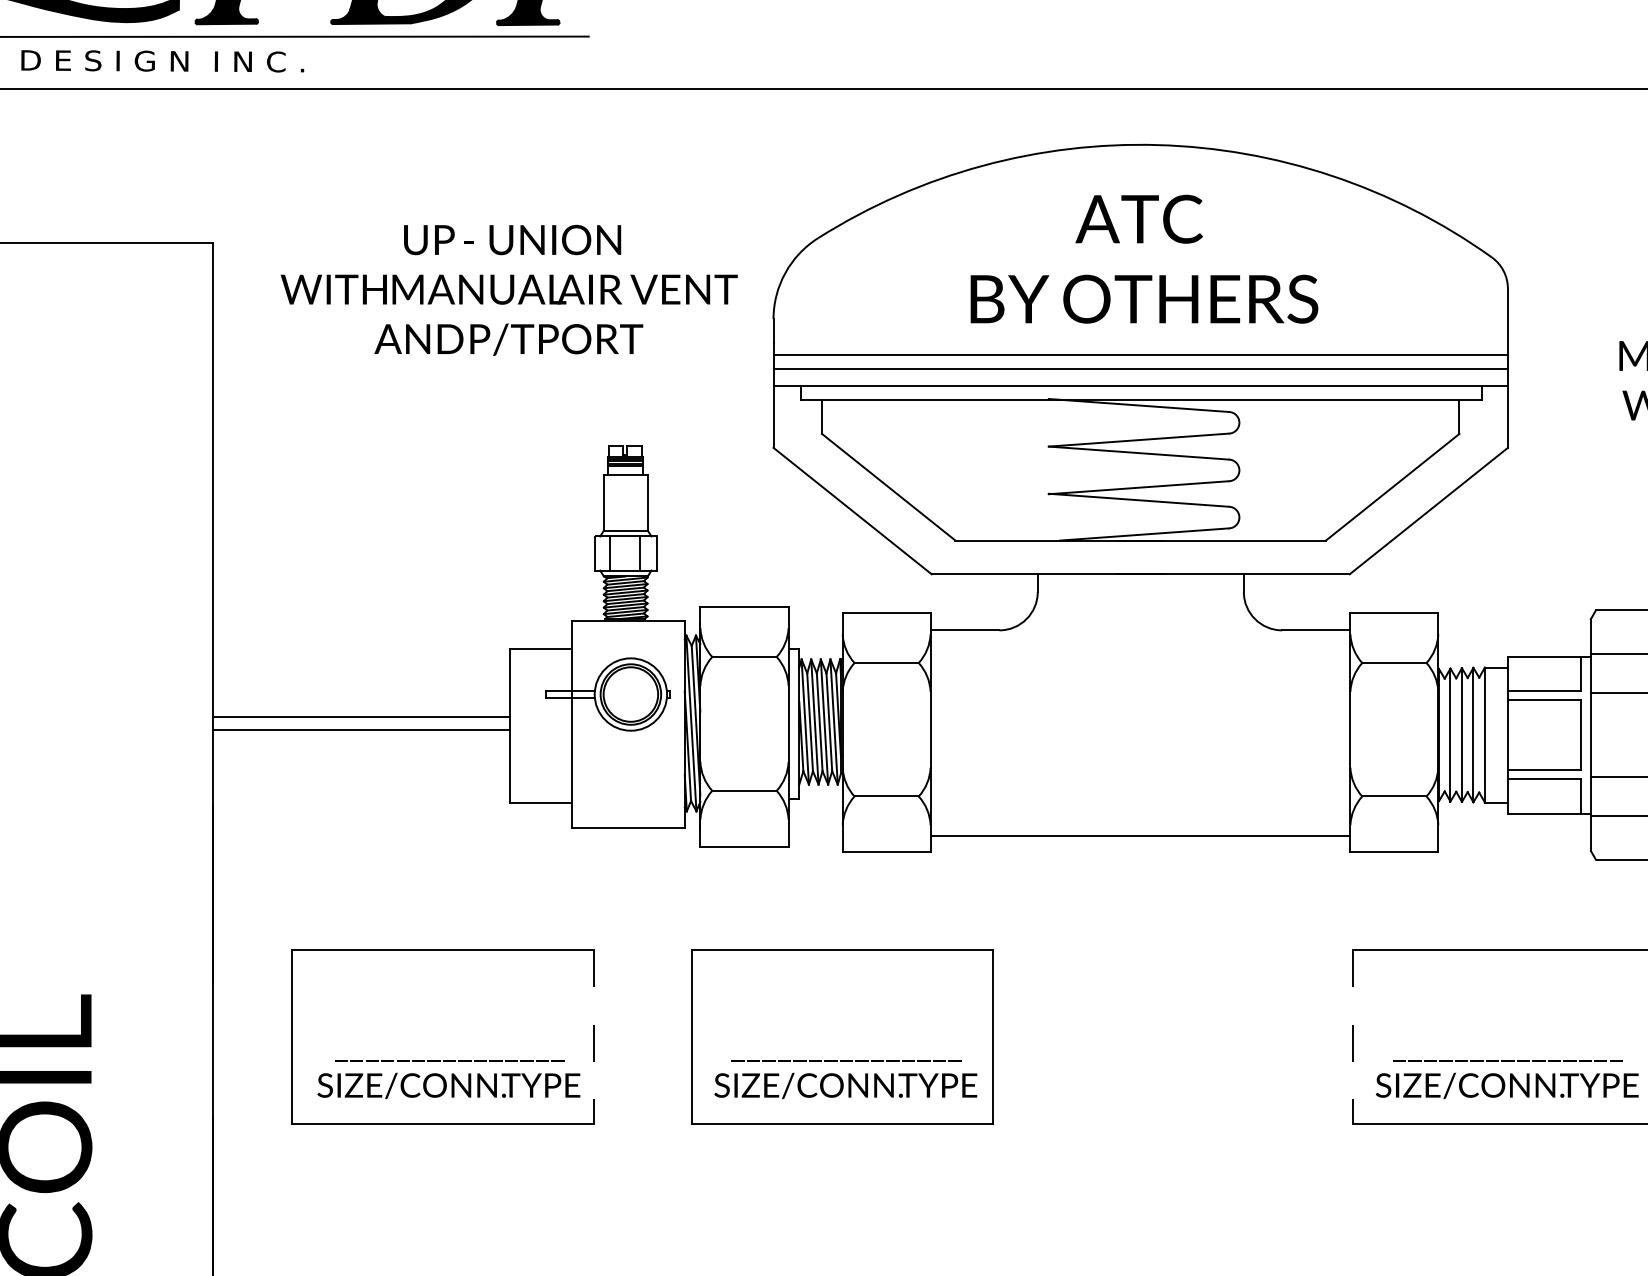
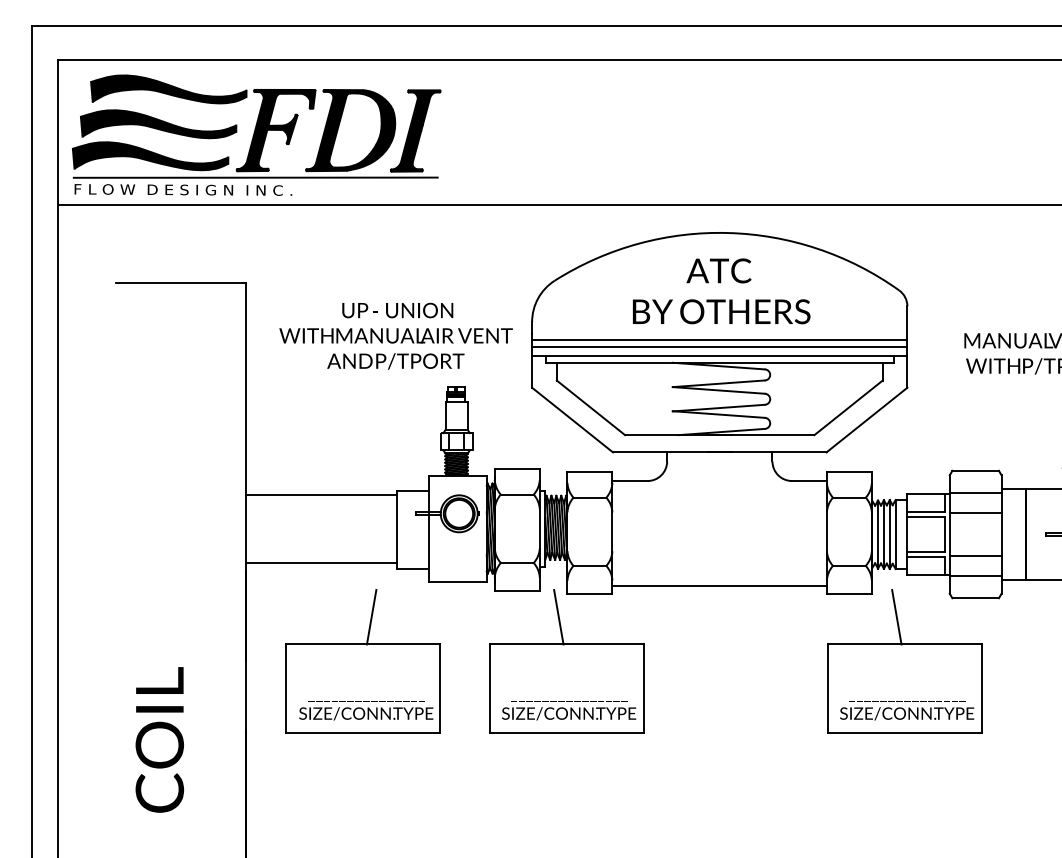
text: (508, 288) -> (395, 335), moved
line: (359, 717) -> (320, 495), moved
line: (361, 729) -> (321, 562), moved
line: (459, 897) -> (371, 617), added
line: (825, 897) -> (558, 617), added
line: (1486, 897) -> (896, 617), added
line: (594, 1038) -> (440, 689), dashed -> solid
line: (1353, 1038) -> (828, 689), dashed -> solid

